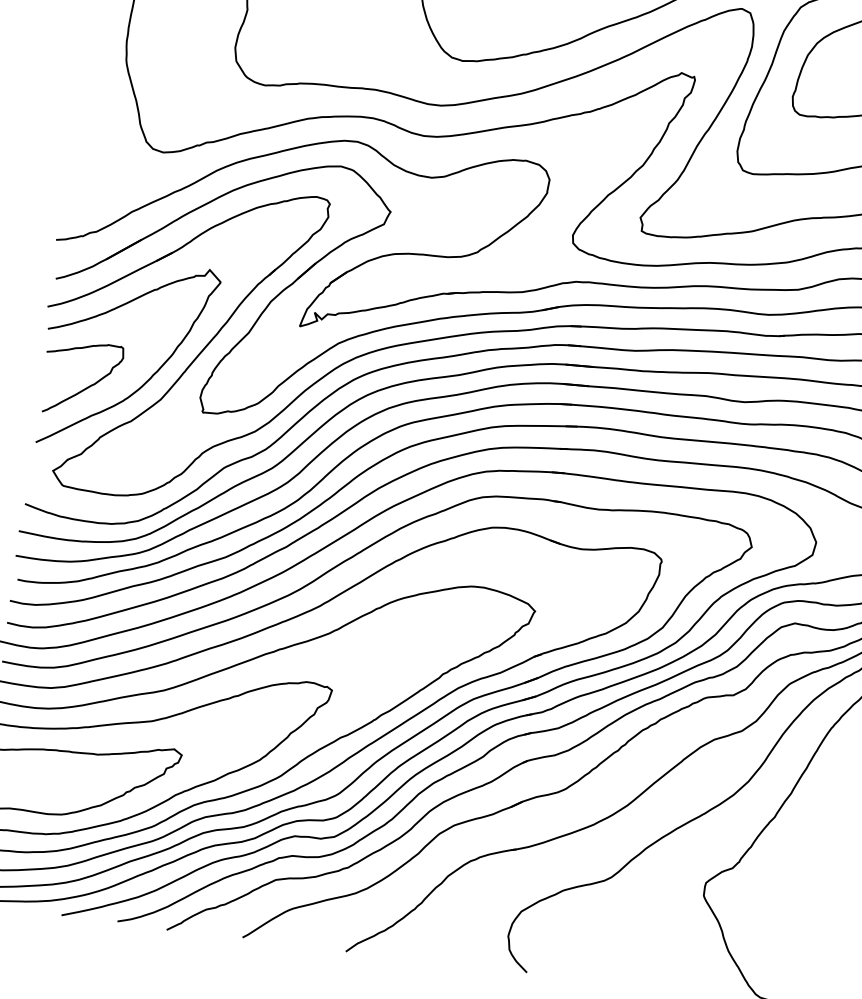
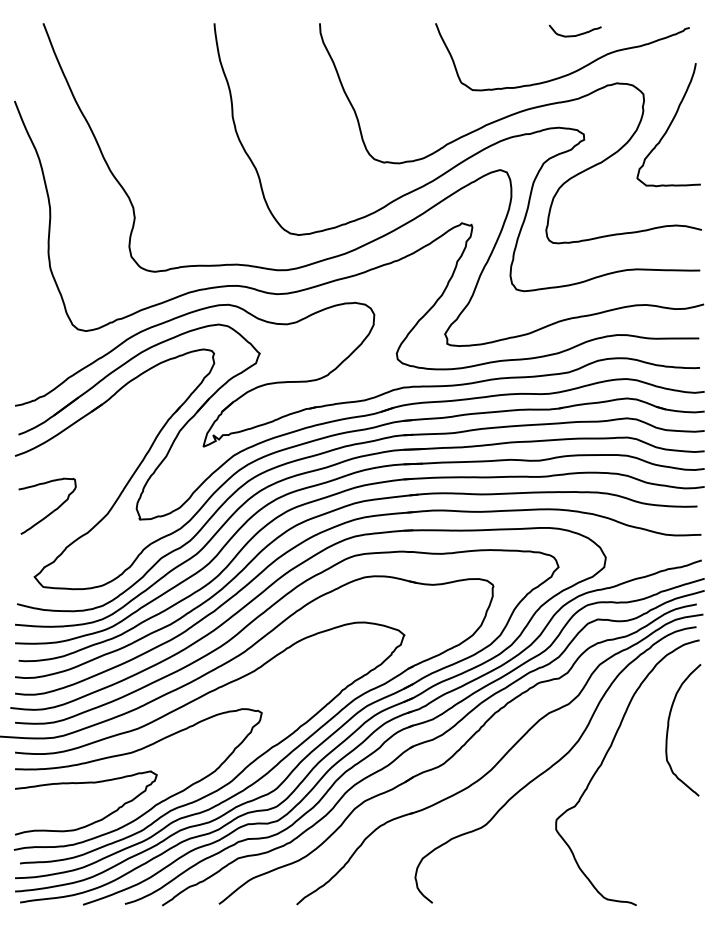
curve: (147, 379) -> (95, 500), removed

